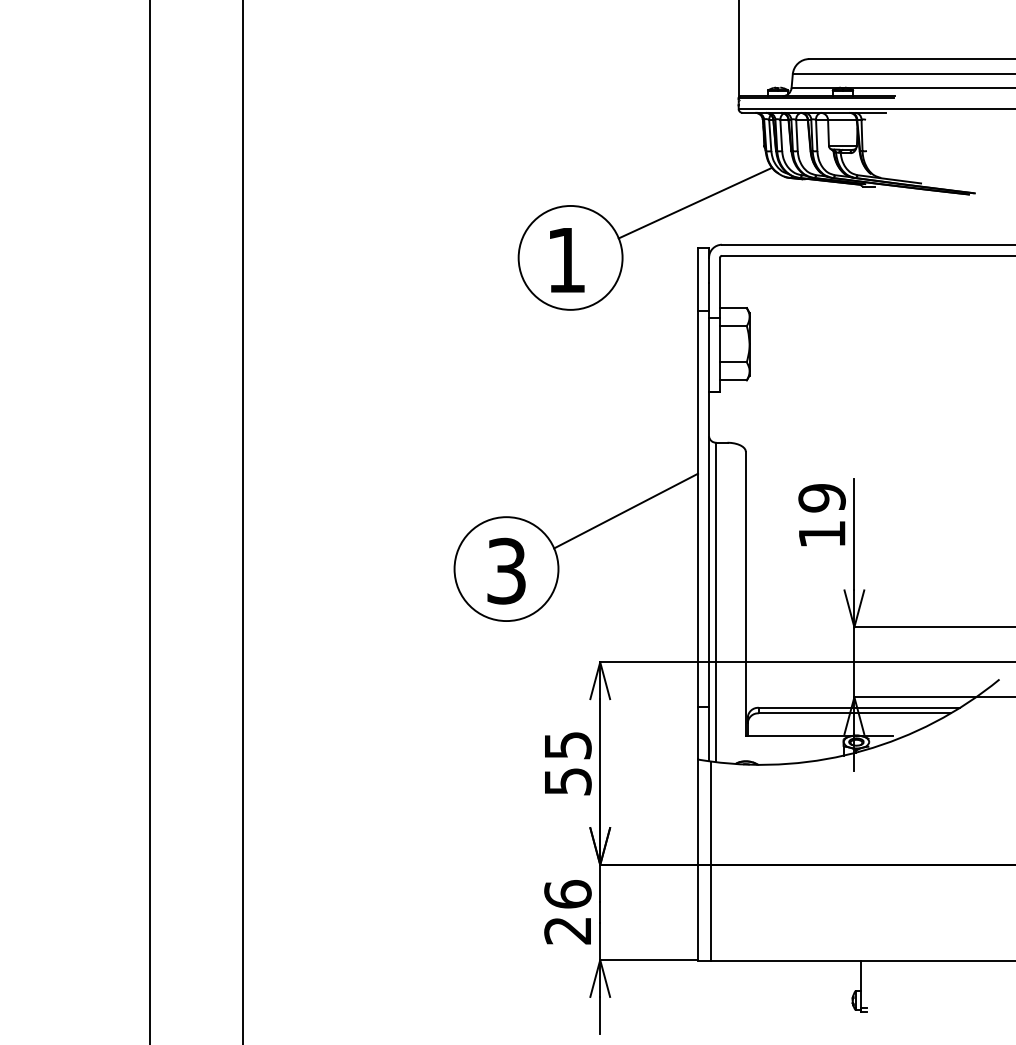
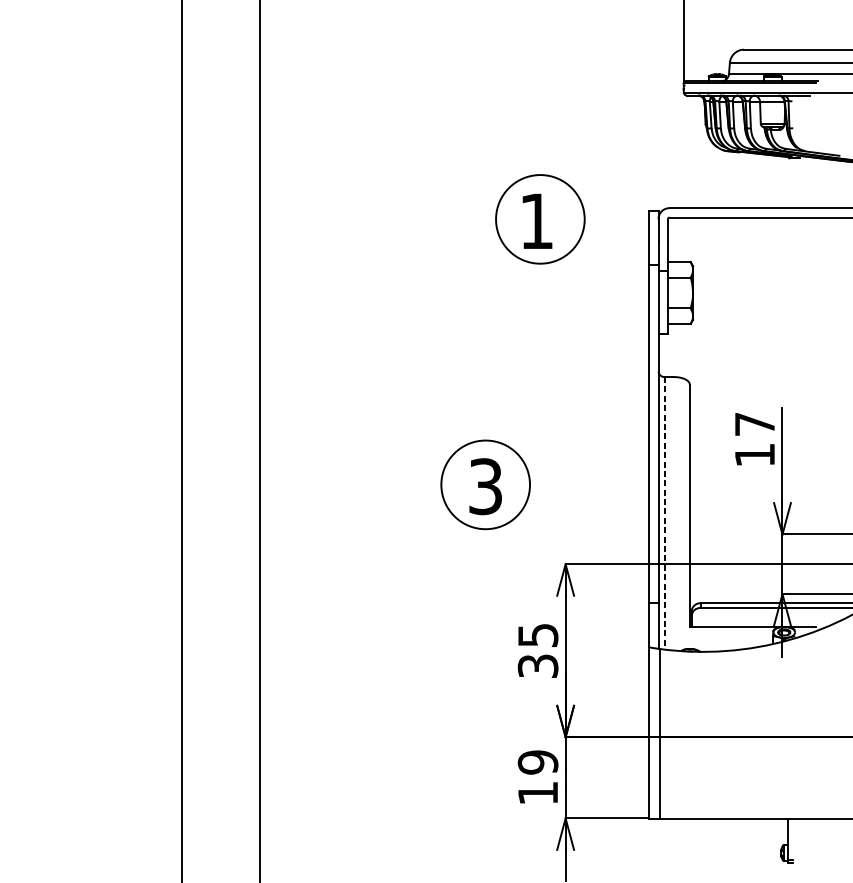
line: (695, 202) -> (646, 172), removed
text: (821, 498) -> (754, 424), 19 -> 17
line: (626, 510) -> (588, 434), removed
line: (716, 602) -> (664, 513), solid -> dashed
text: (567, 781) -> (537, 666), 55 -> 35
text: (567, 912) -> (537, 777), 26 -> 19

